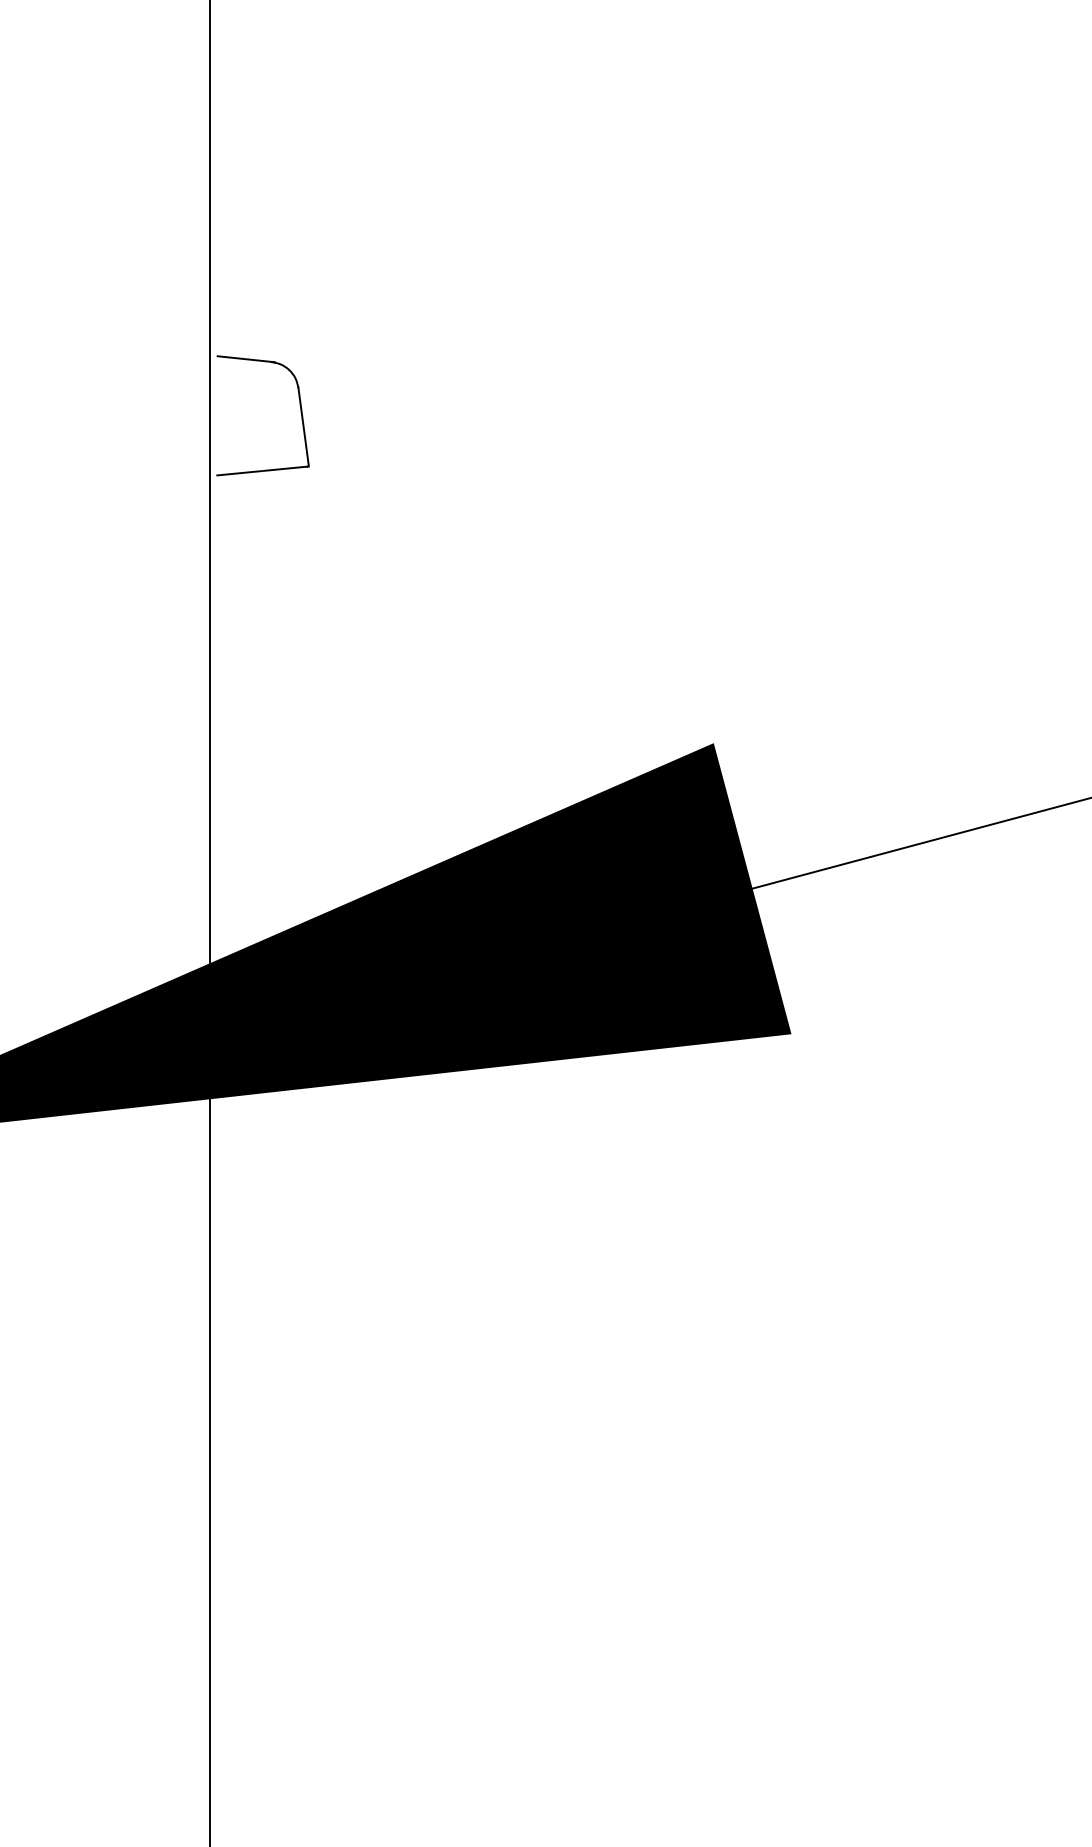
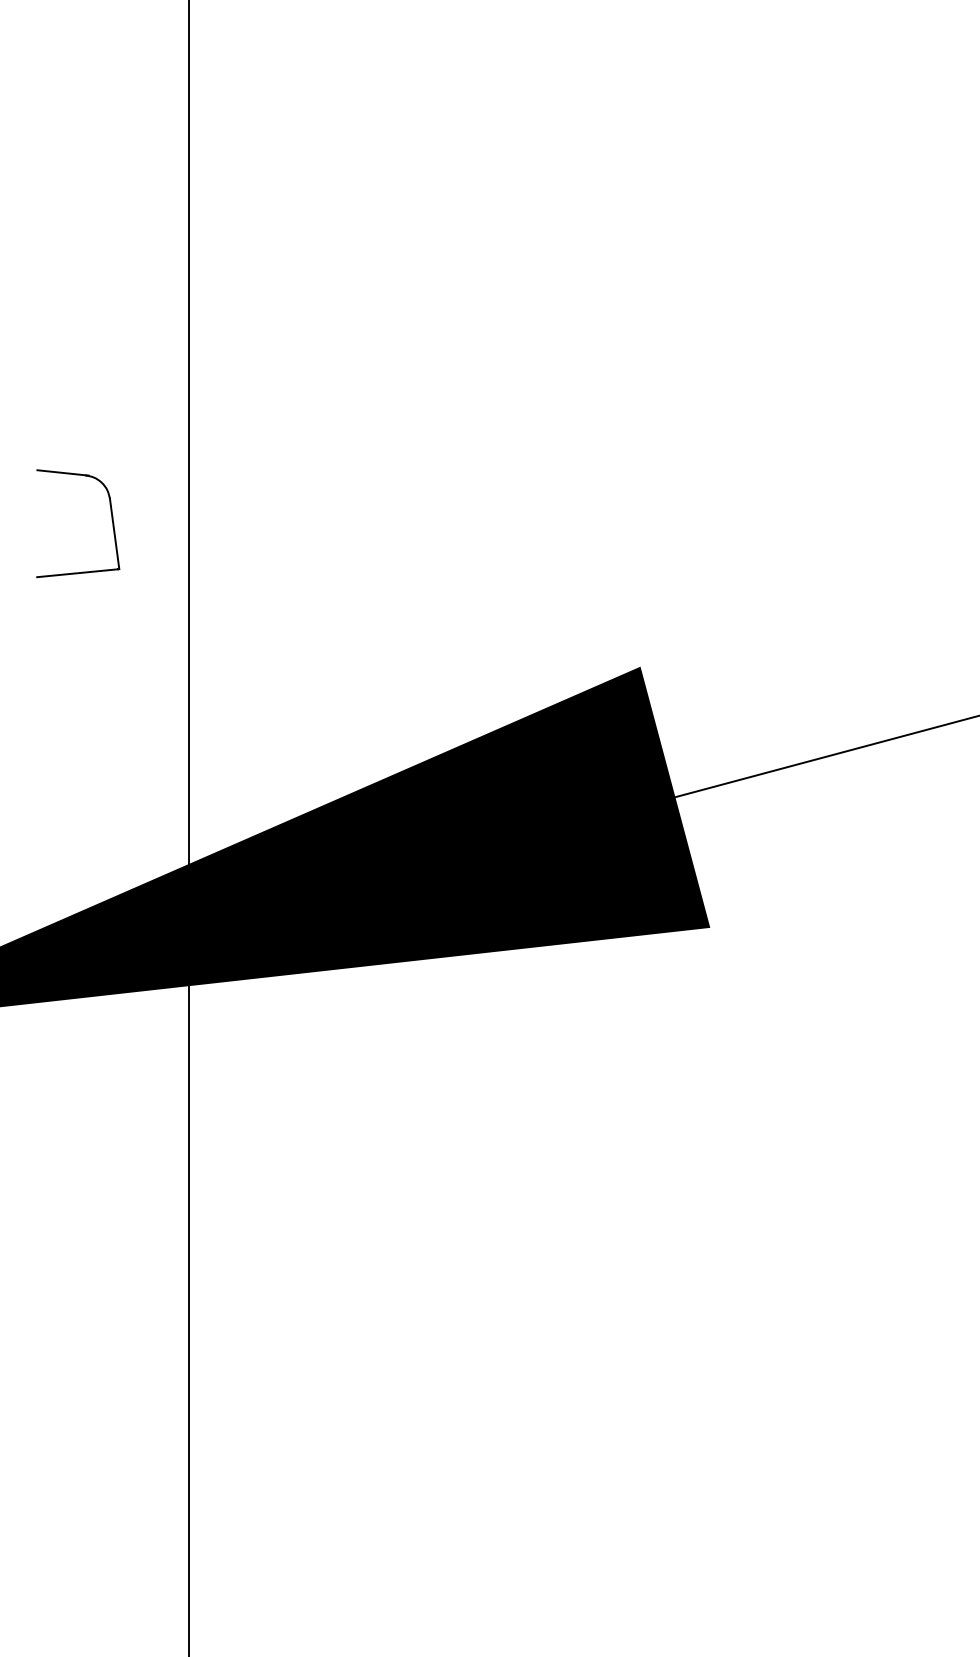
part: (300, 412) -> (111, 520), moved

